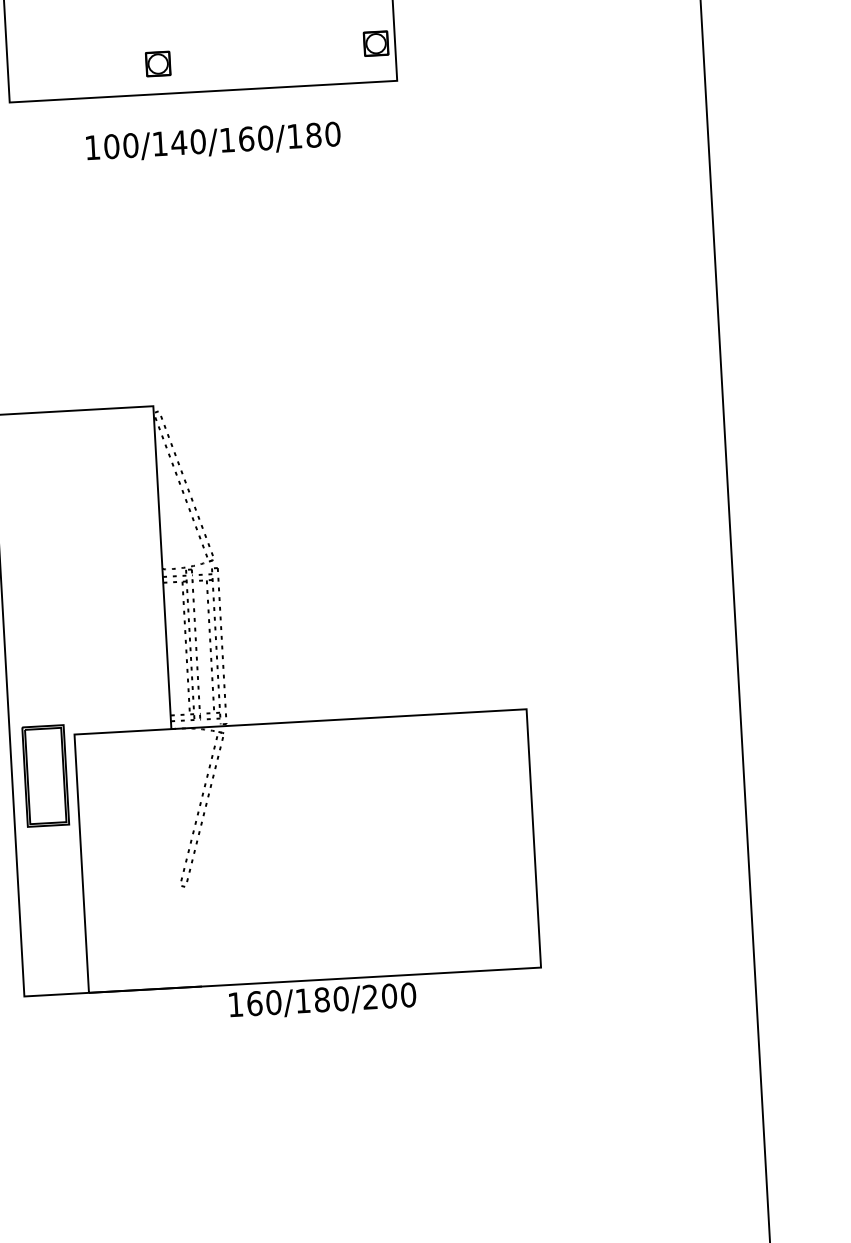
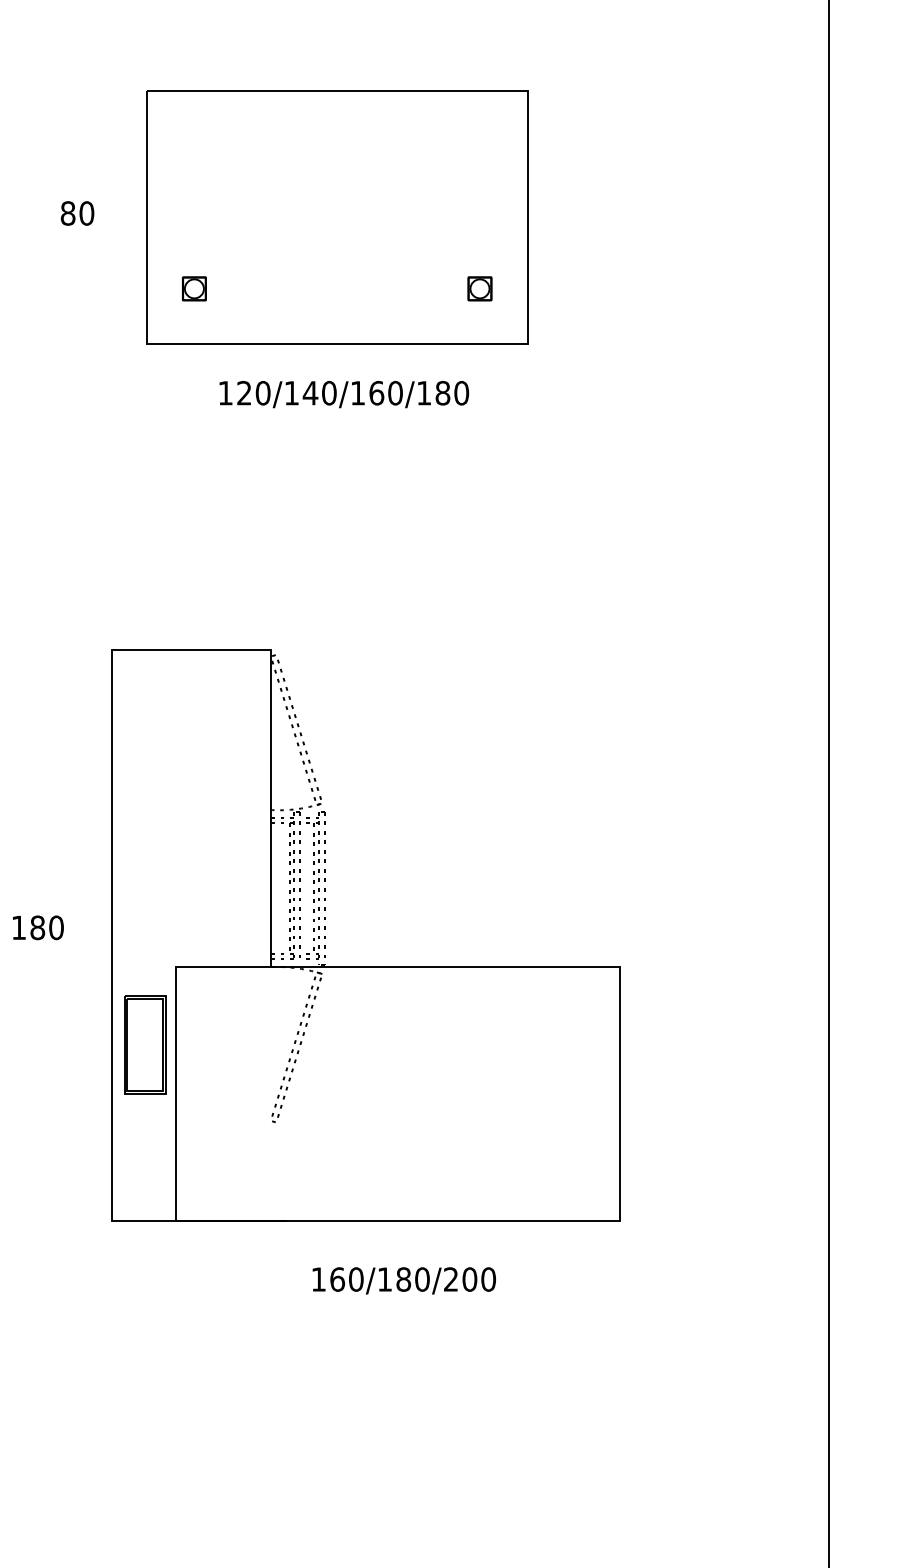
part: (375, 43) -> (479, 288), moved
part: (158, 63) -> (194, 288), moved
text: (111, 146) -> (244, 393), 100/140/160/180 -> 120/140/160/180
part: (45, 775) -> (145, 1044), moved
text: (321, 1000) -> (403, 1280), moved

